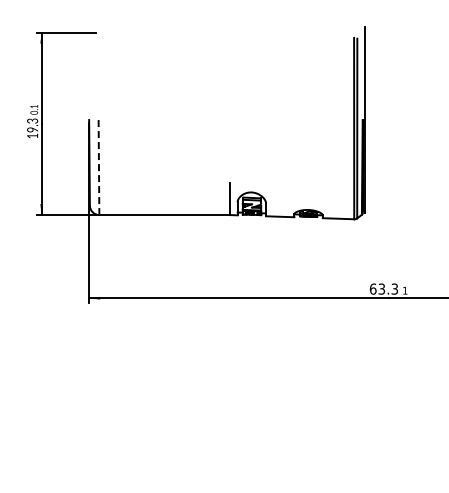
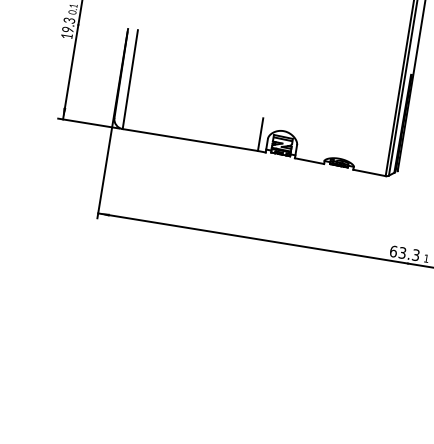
line: (98, 167) -> (129, 79), dashed -> solid

